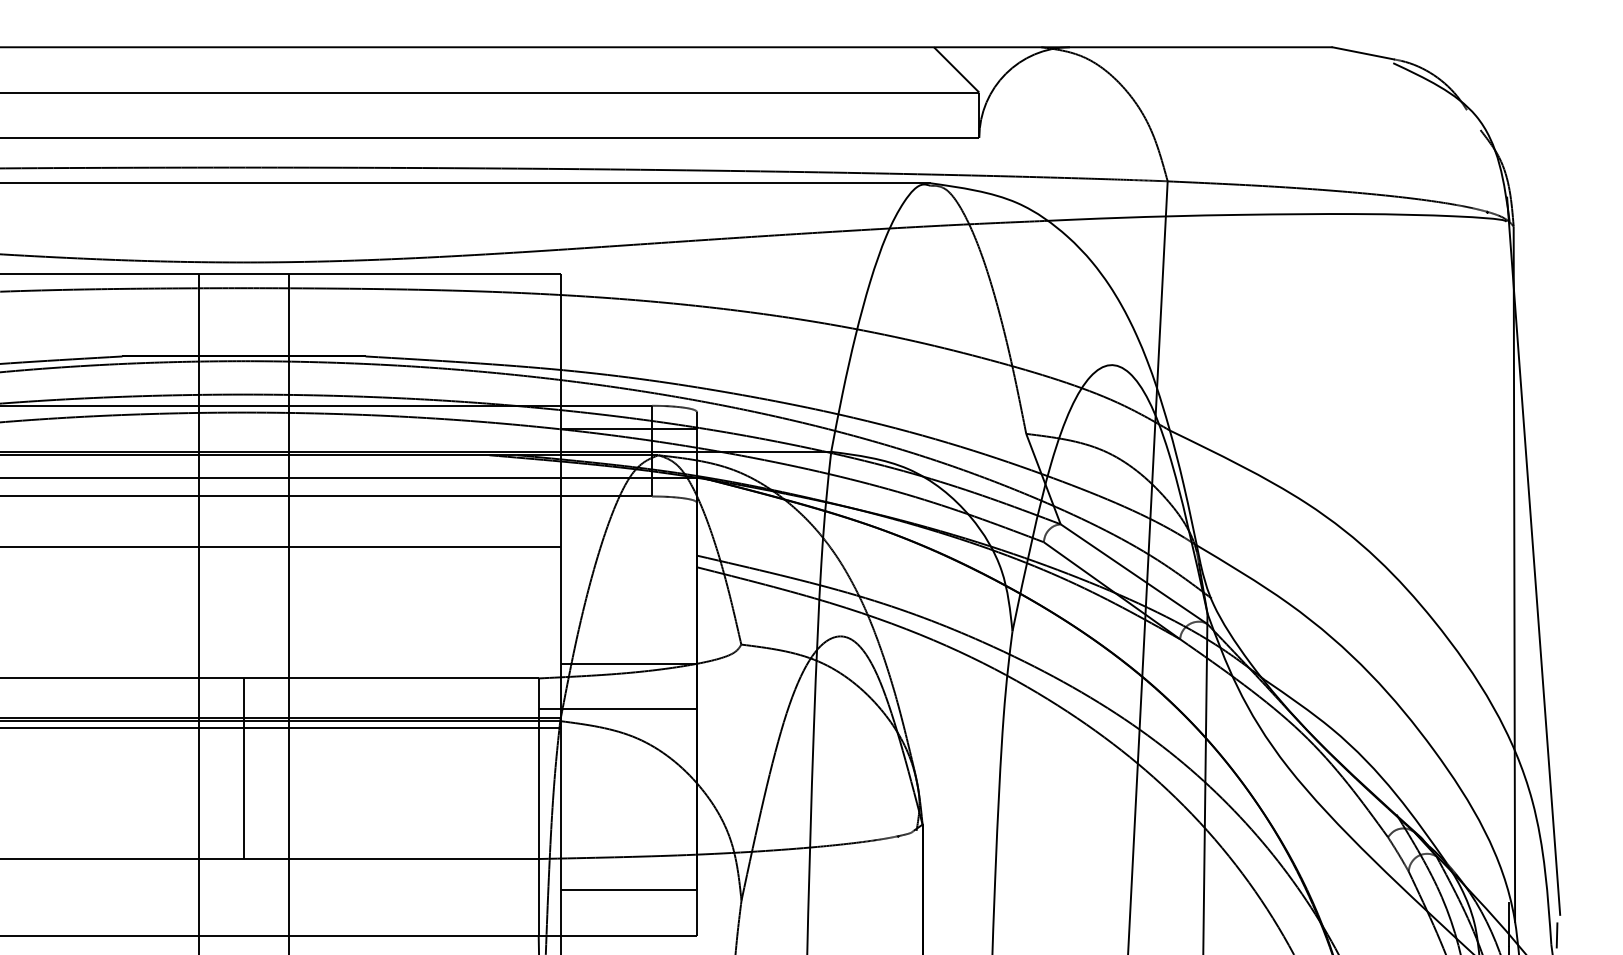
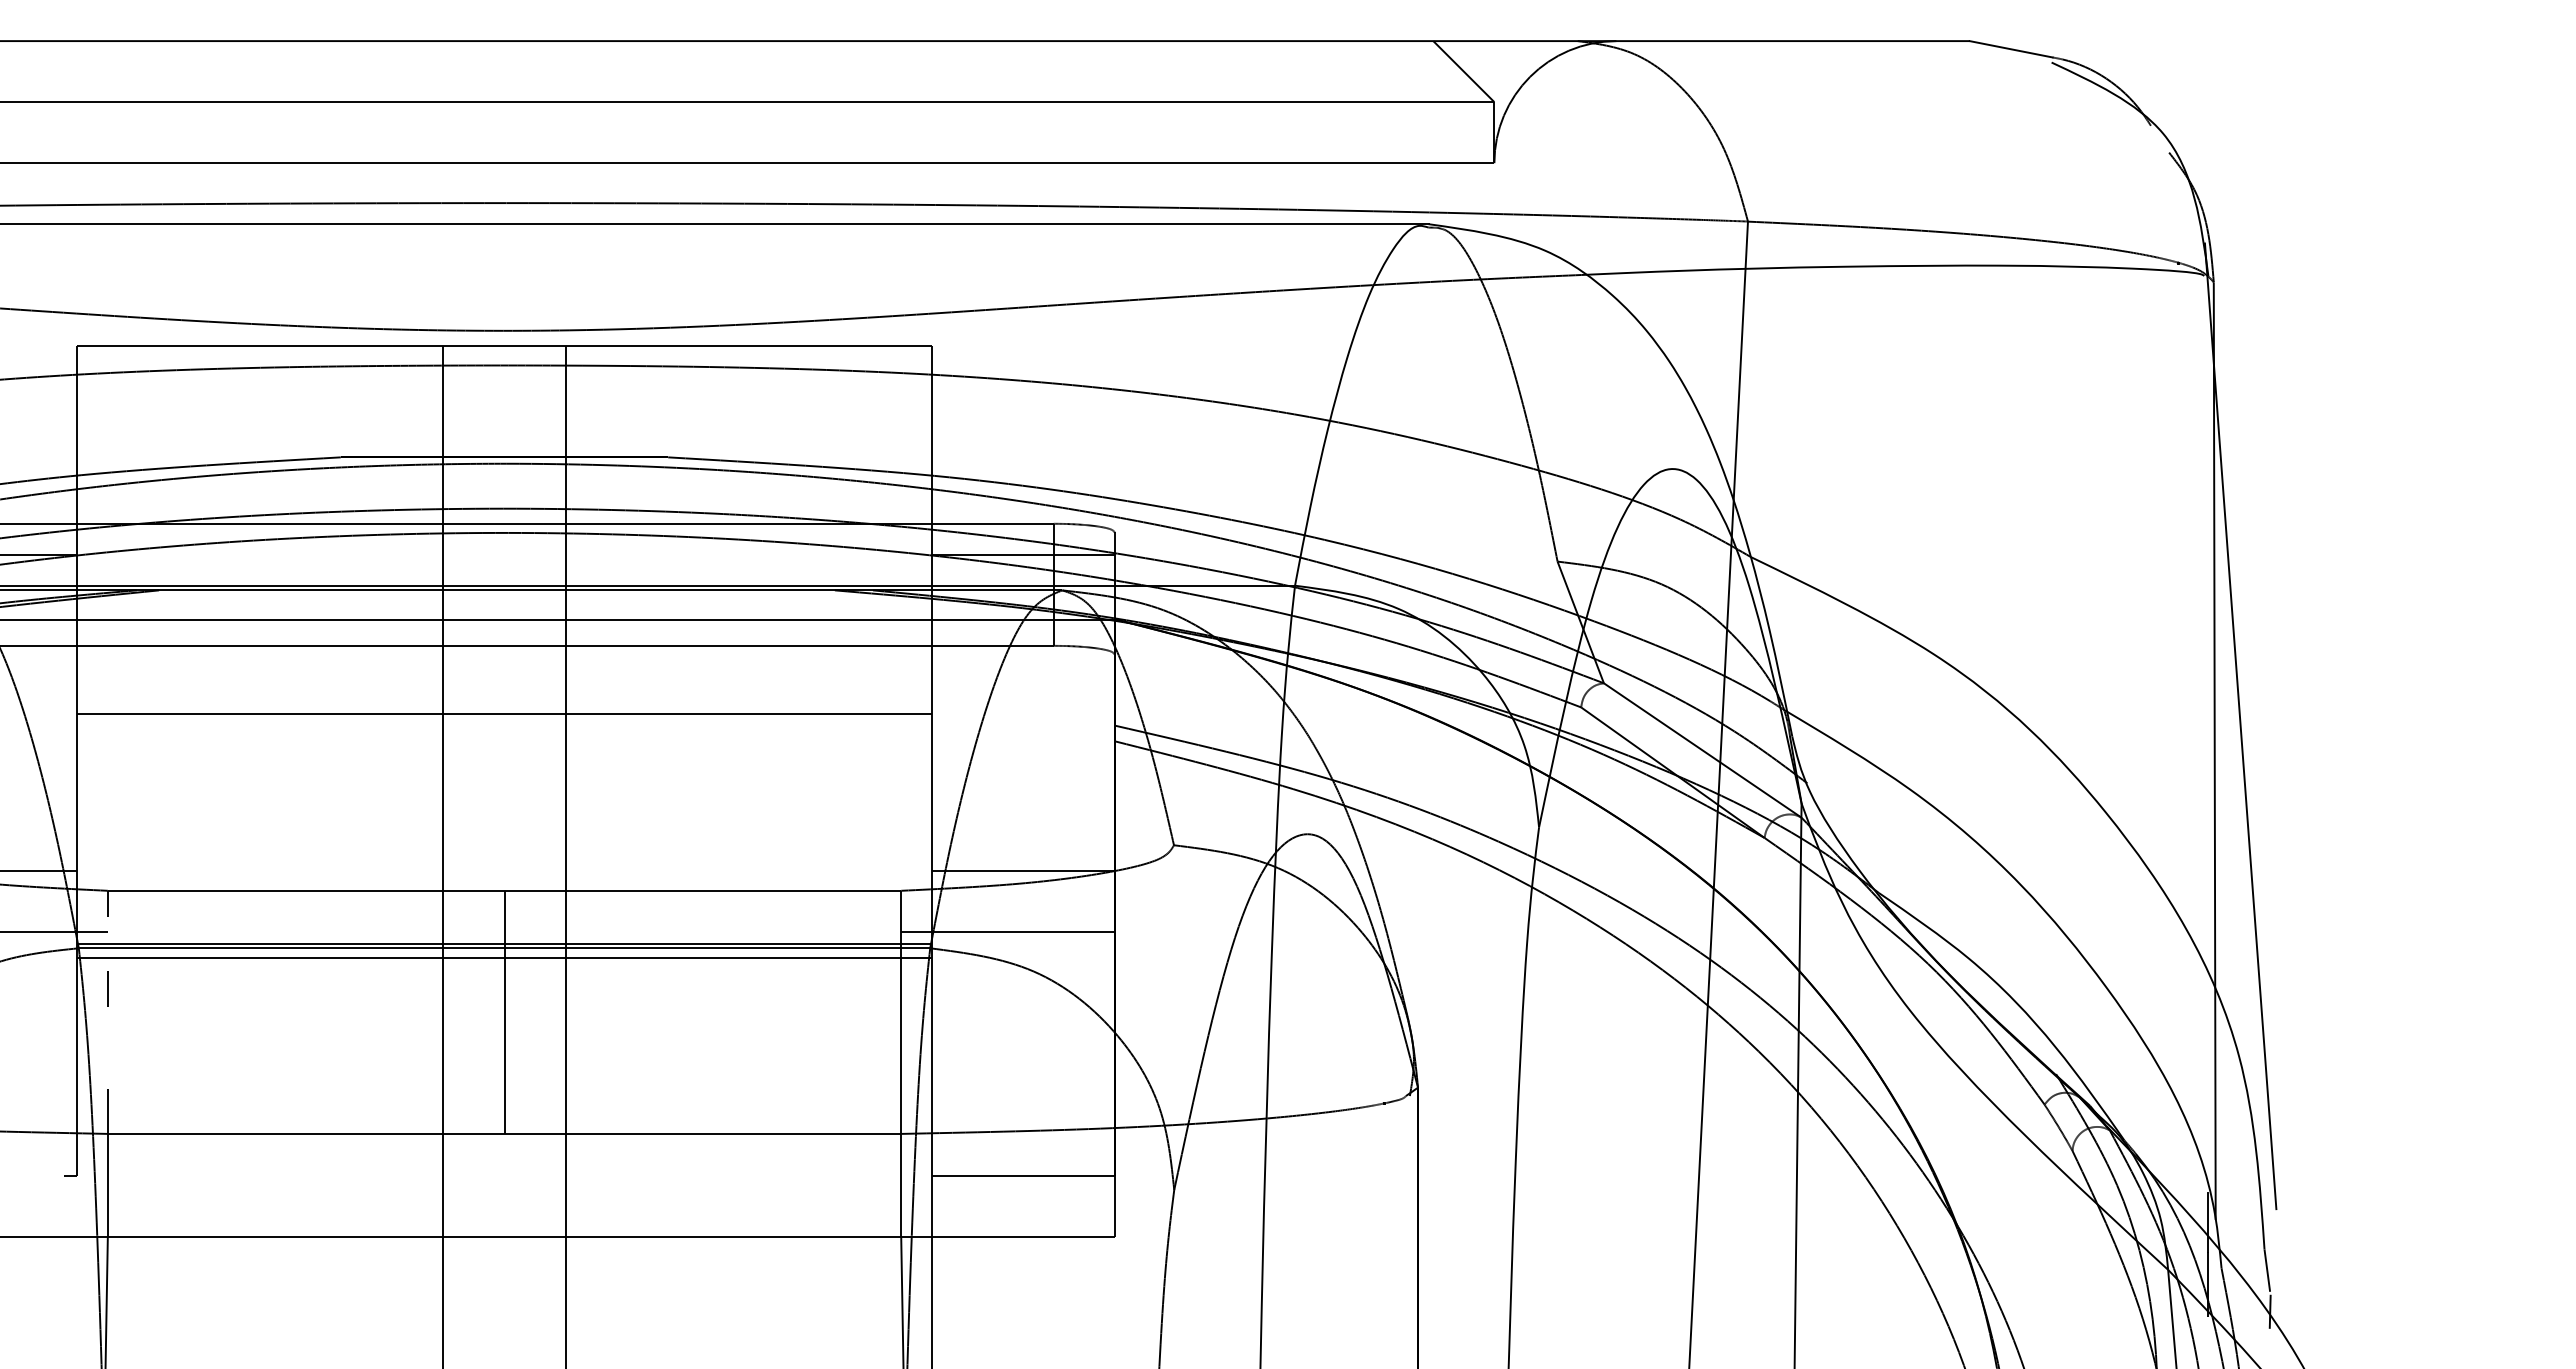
line: (1556, 935) -> (2271, 1236), removed

